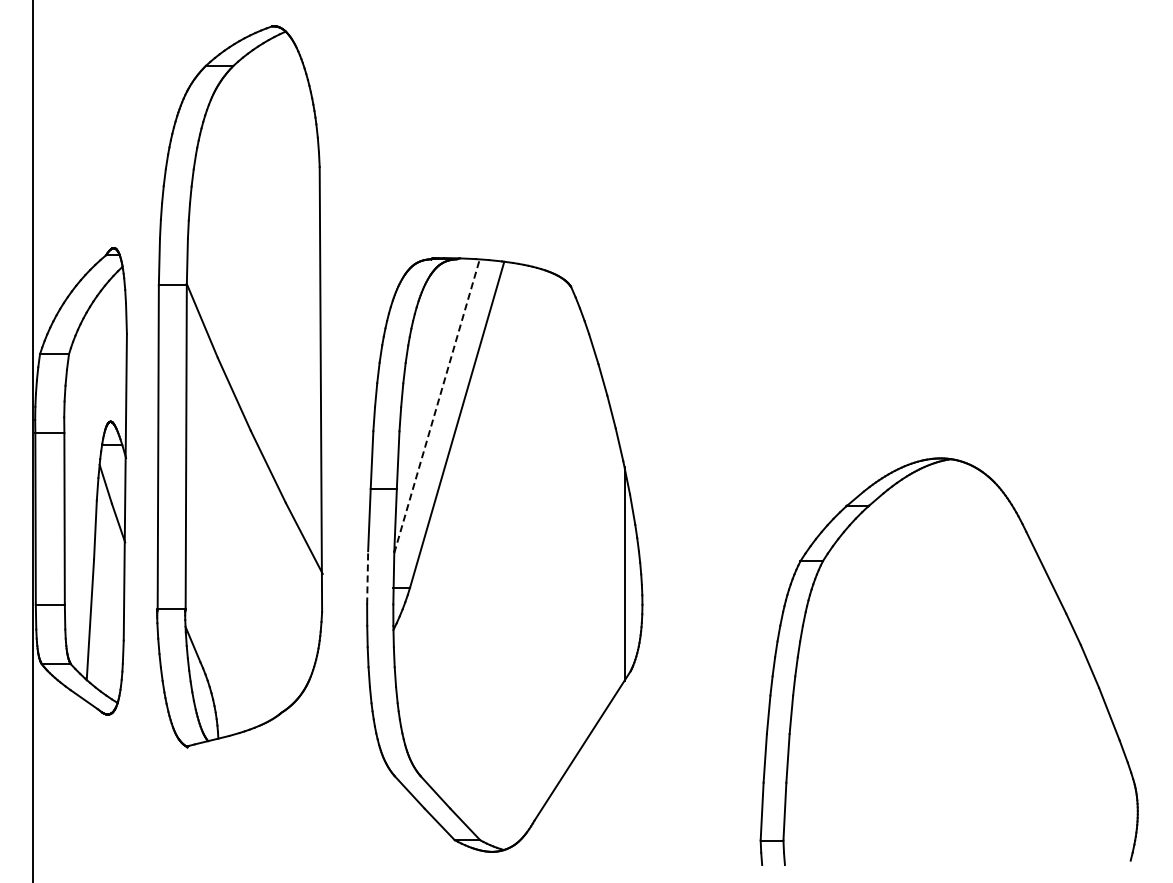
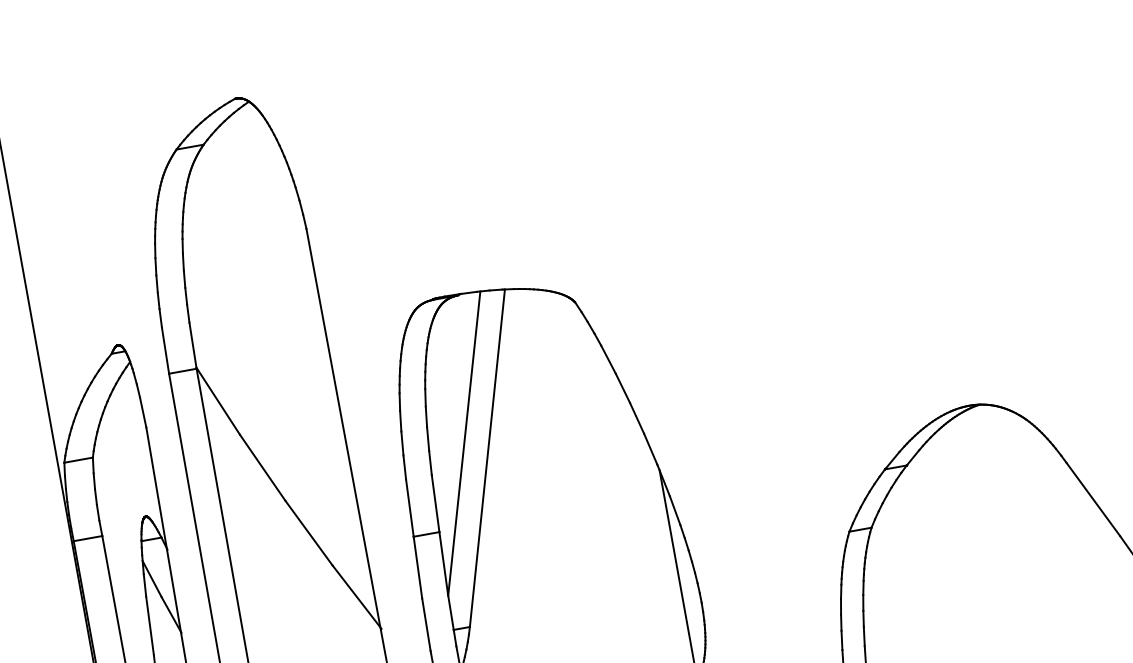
line: (437, 405) -> (464, 442), dashed -> solid
line: (367, 577) -> (426, 624), dashed -> solid

